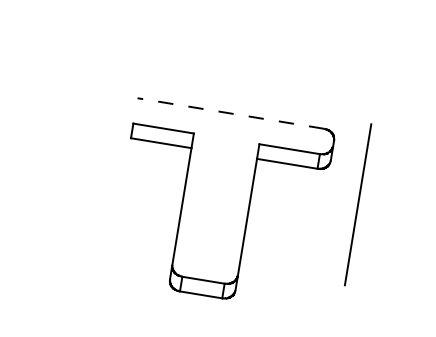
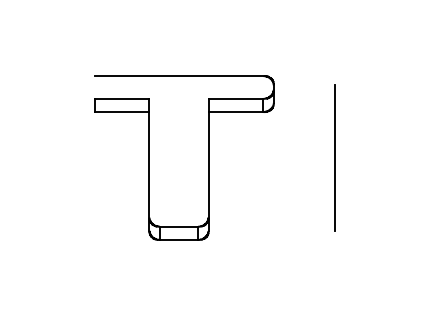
line: (230, 112) -> (178, 75), dashed -> solid
line: (357, 204) -> (334, 157), moved

